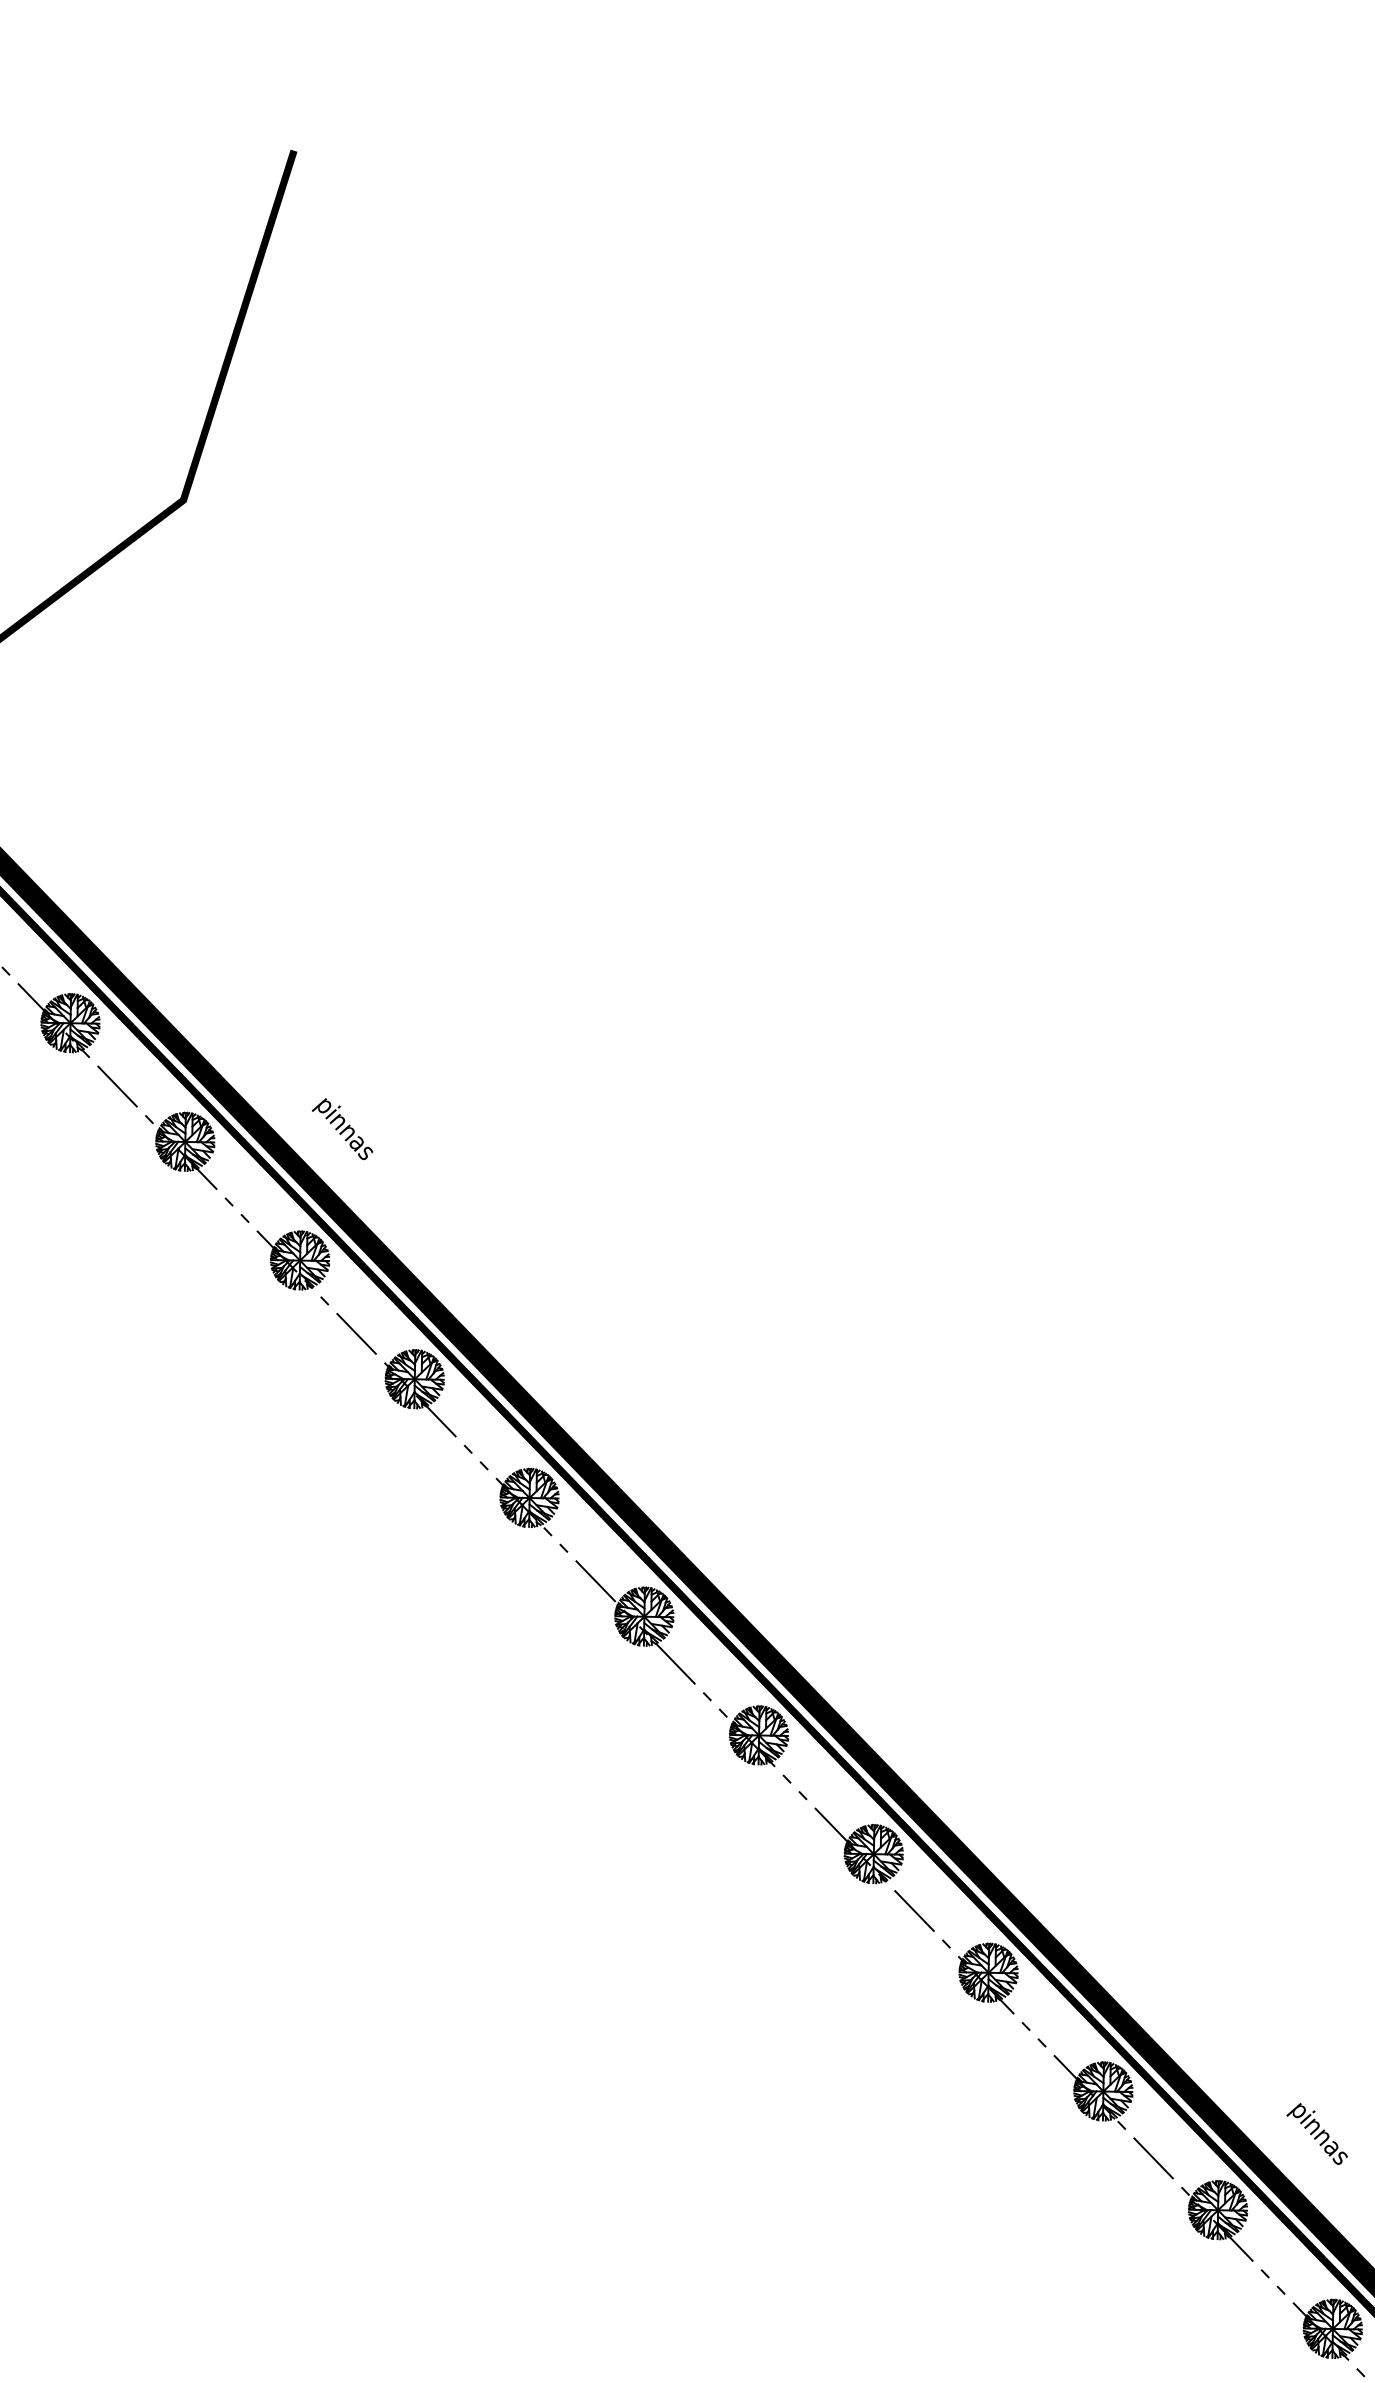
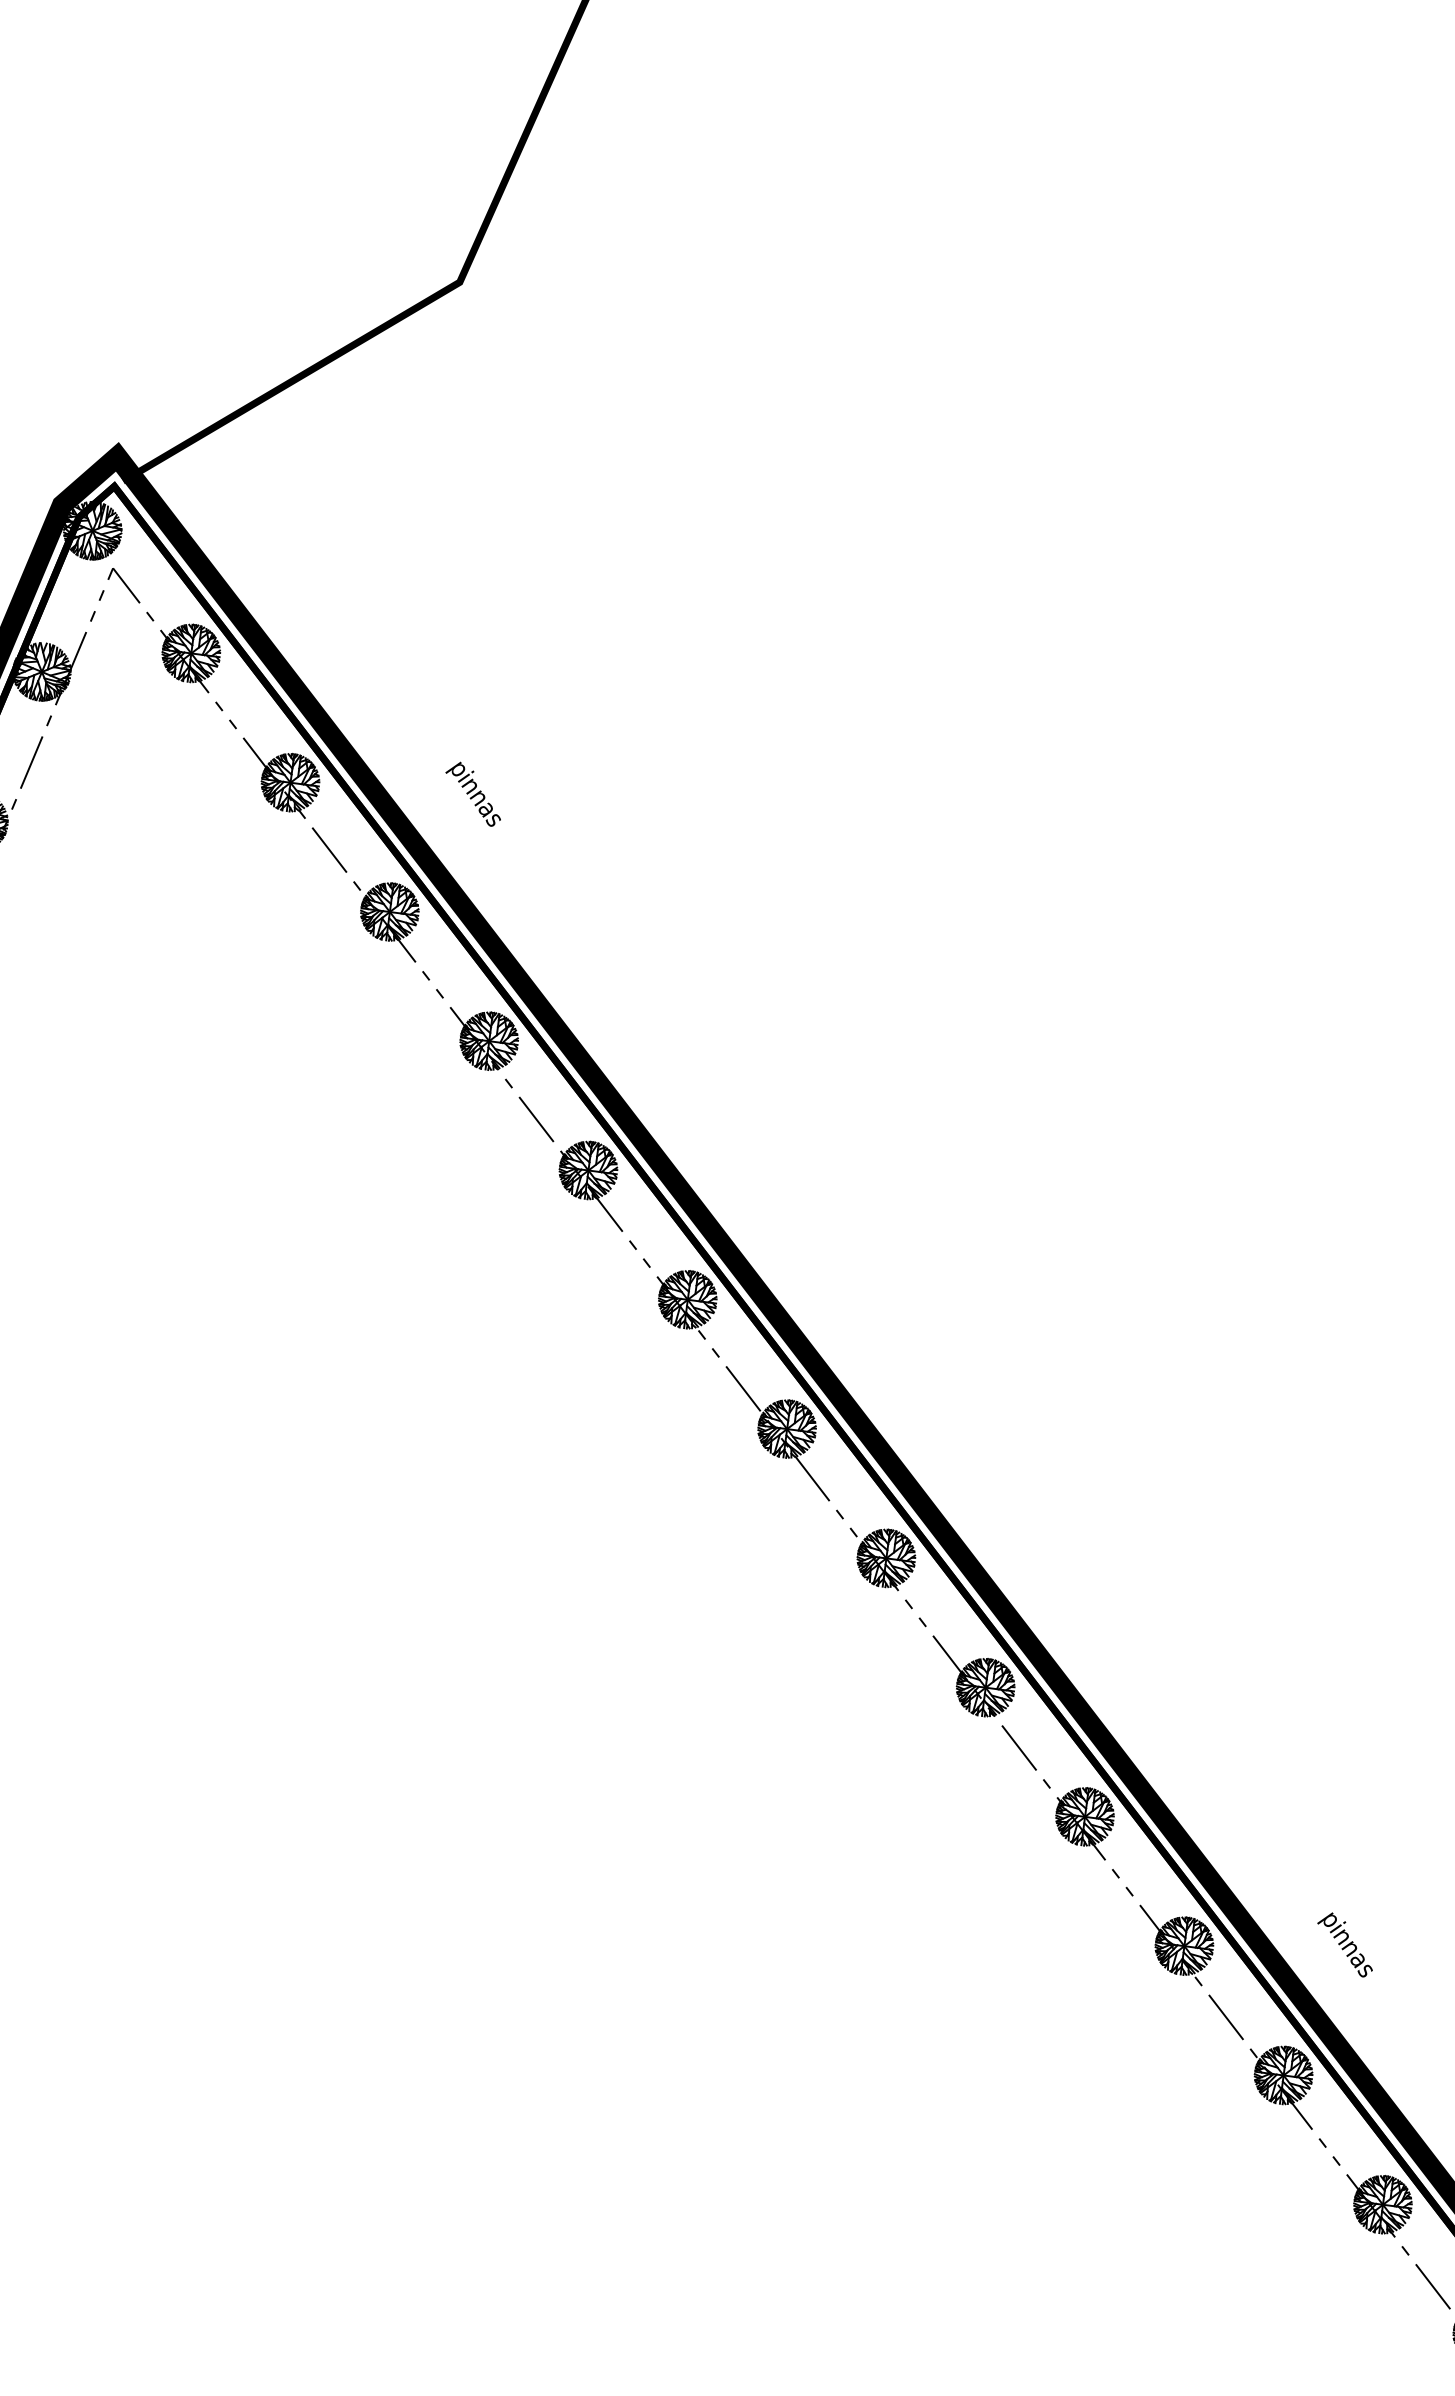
text: (341, 1128) -> (472, 793), moved
text: (1316, 2133) -> (1344, 1944), moved

